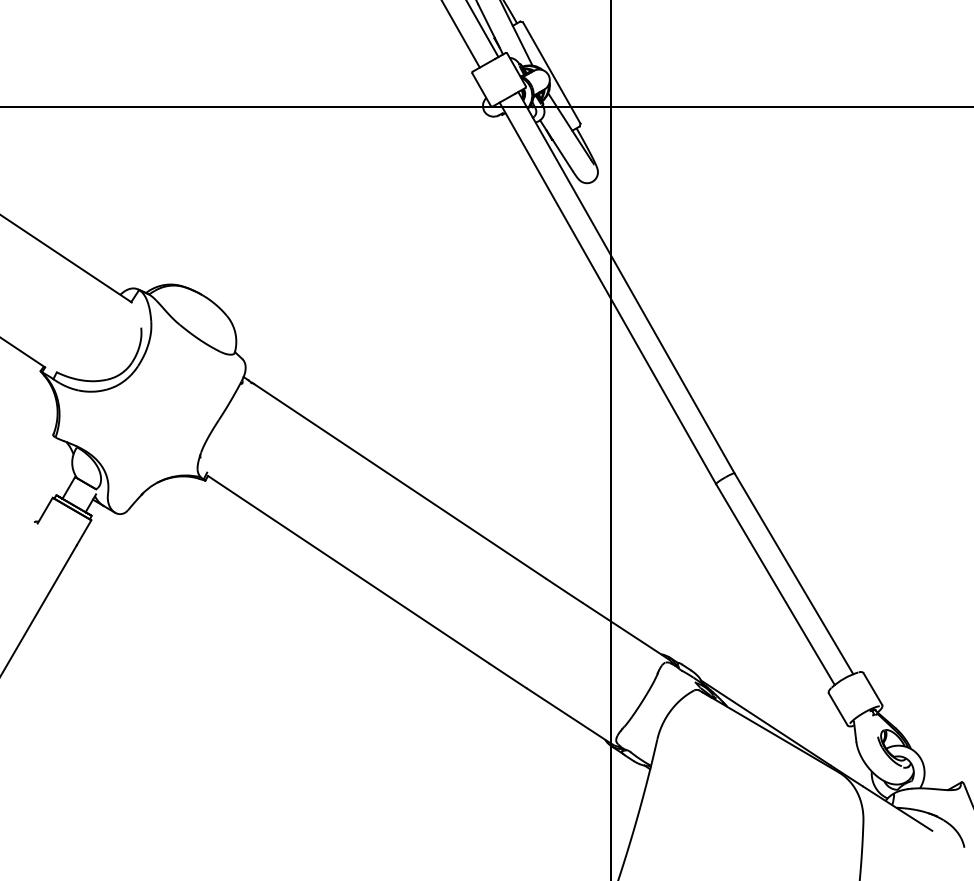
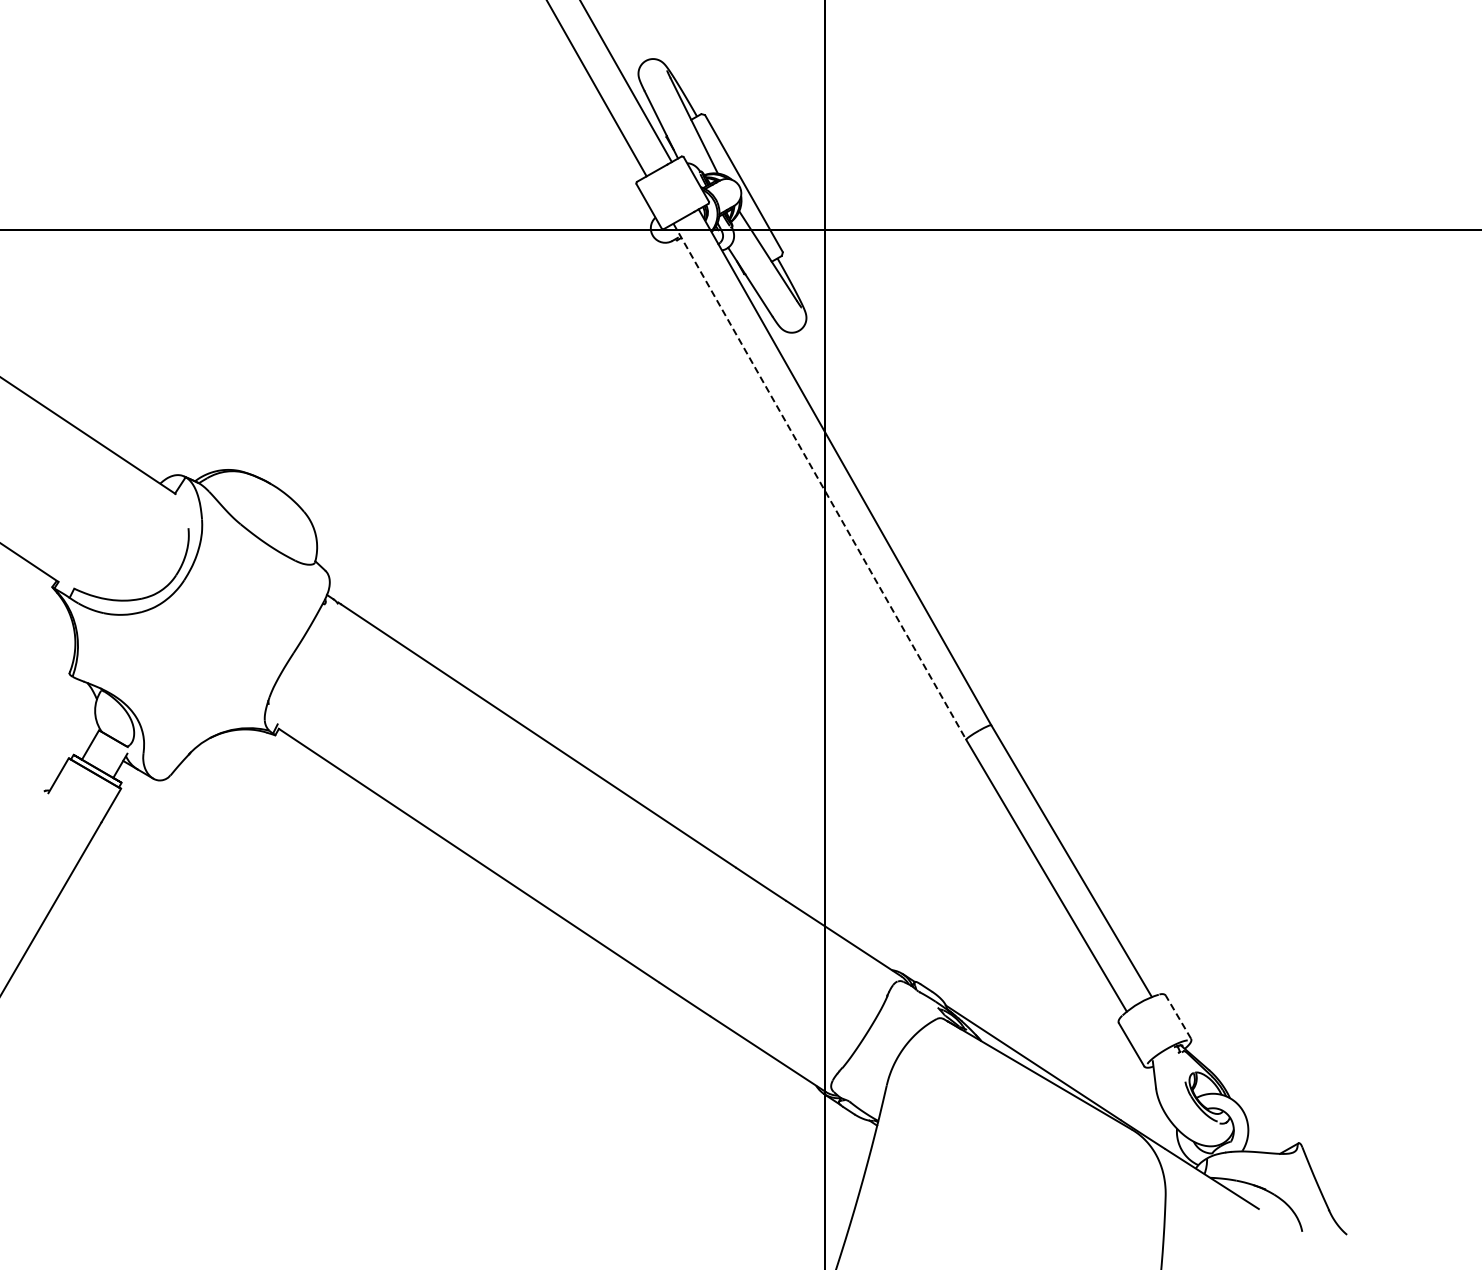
line: (607, 293) -> (819, 481), solid -> dashed
line: (872, 689) -> (1178, 1017), solid -> dashed

